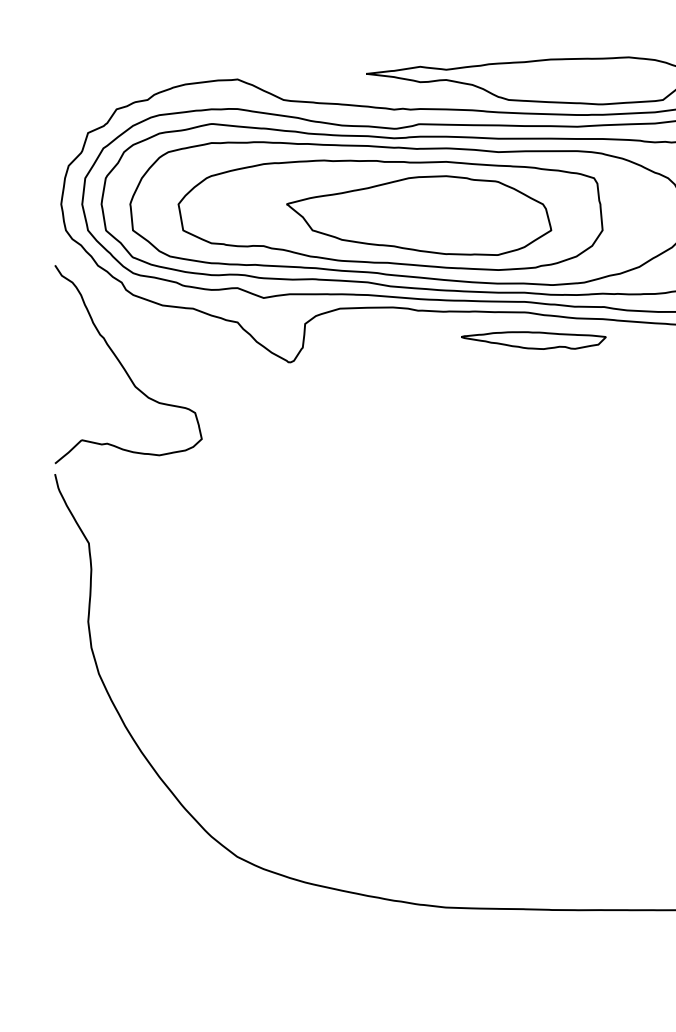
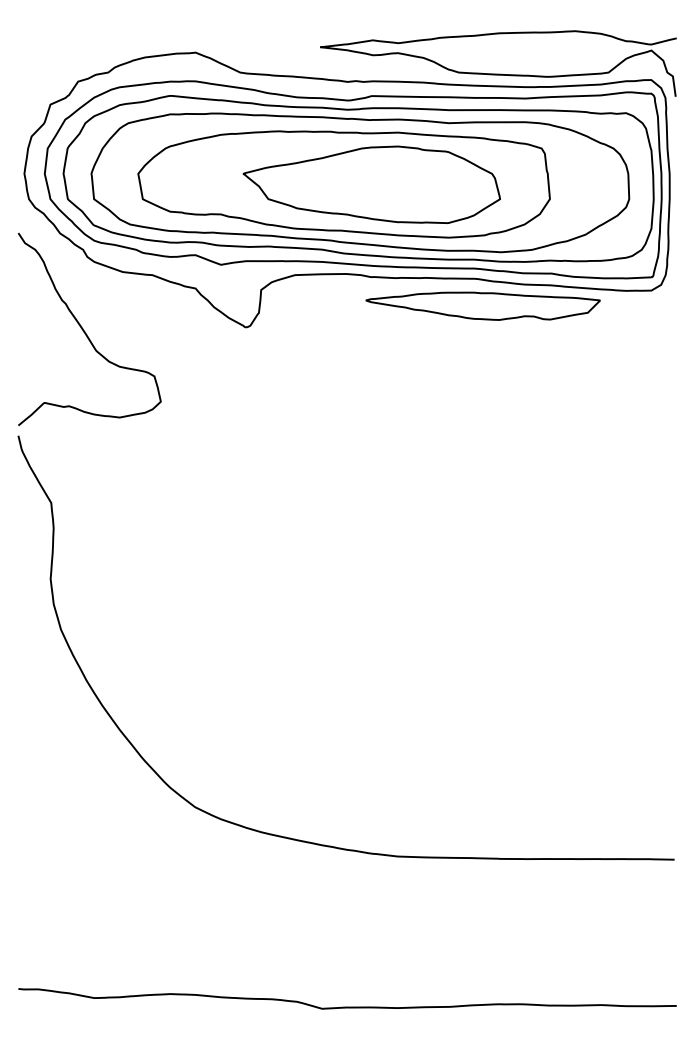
part: (533, 339) -> (482, 305), size x1.67

